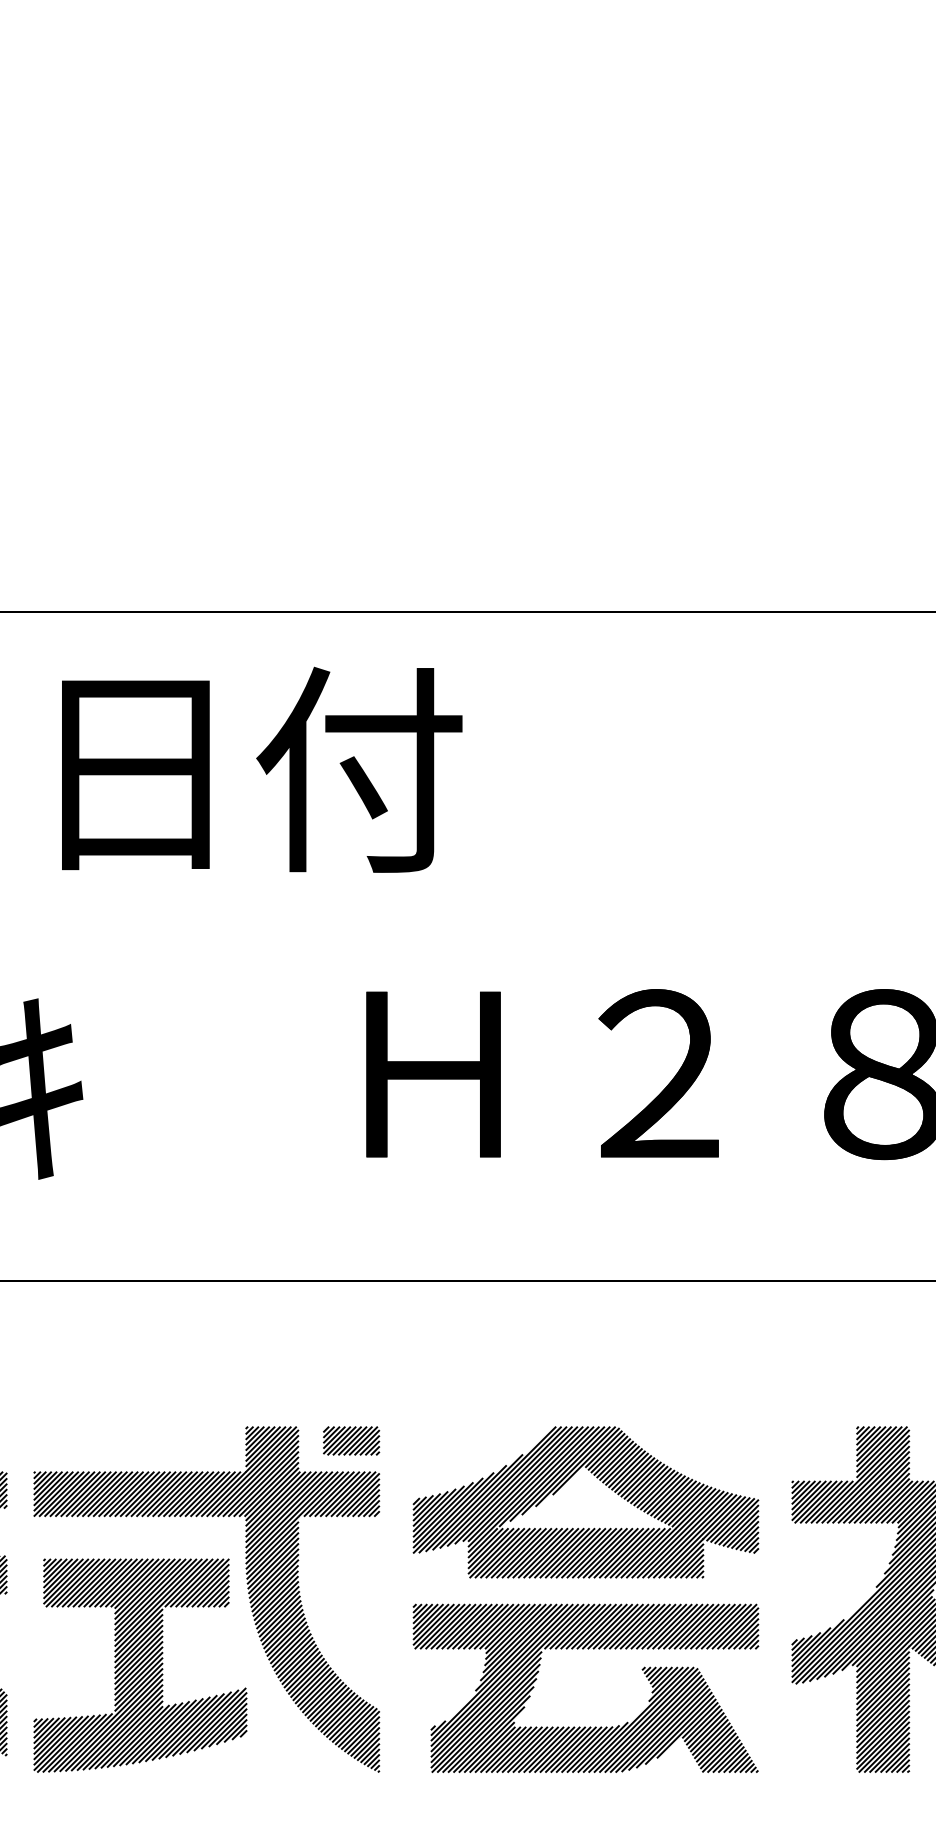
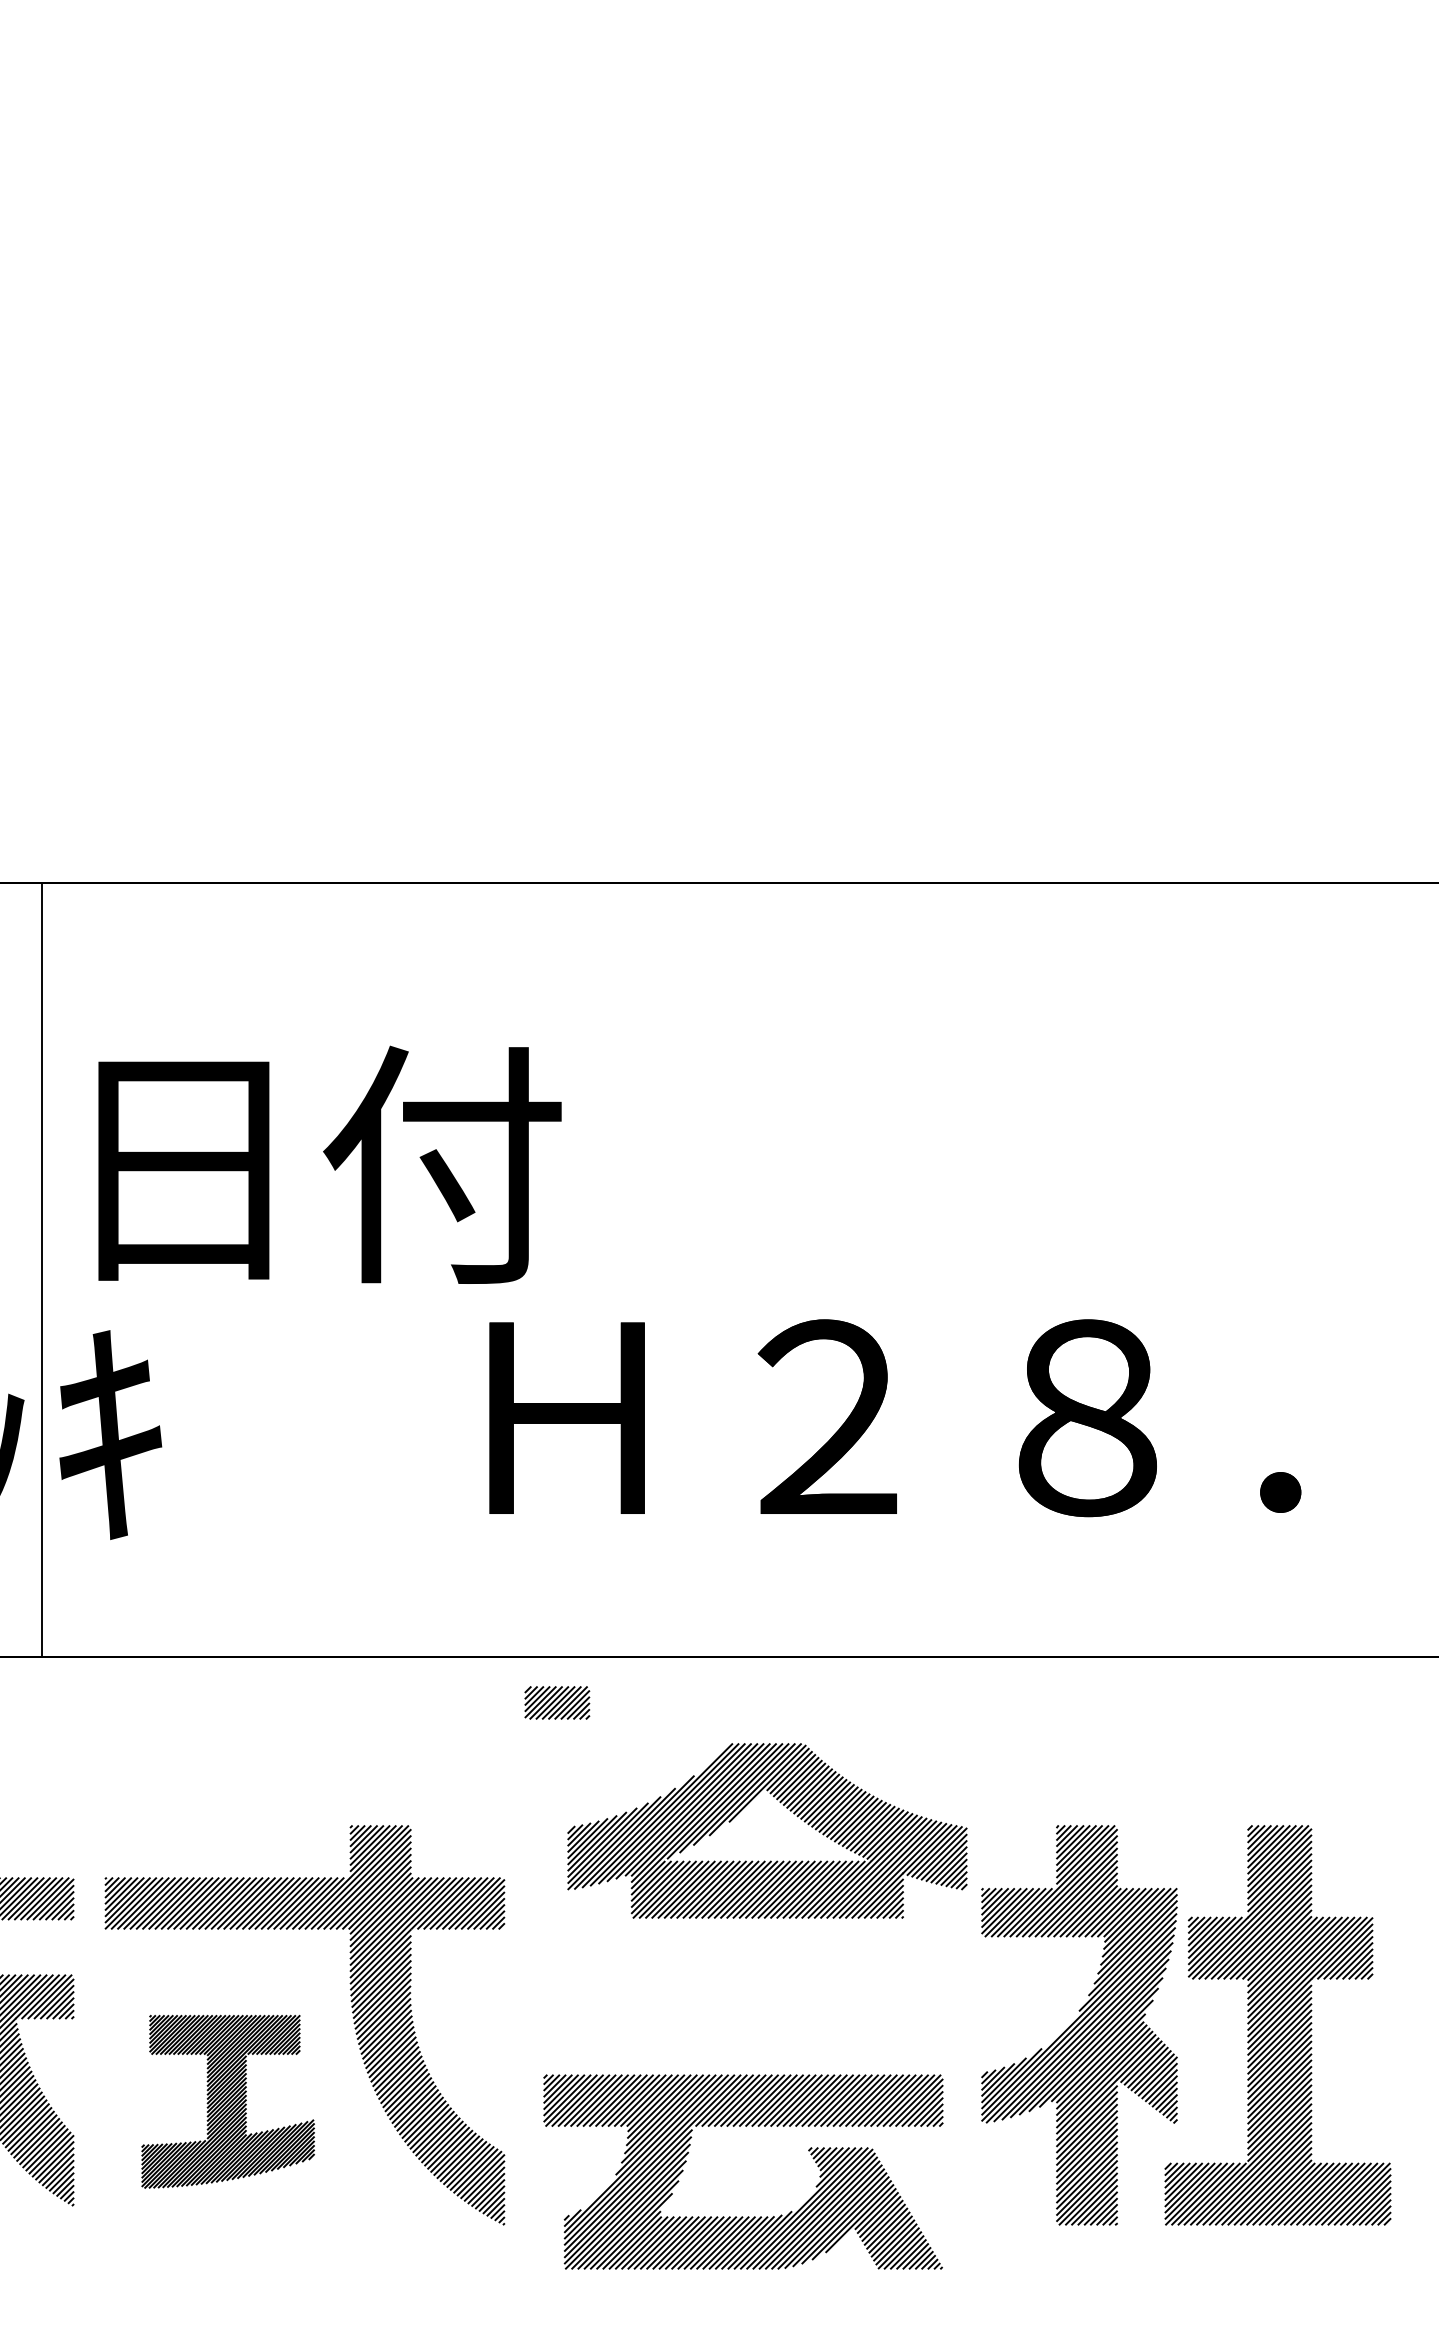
text: (261, 769) -> (329, 1164), moved
part: (351, 1440) -> (557, 1702), moved
part: (602, 1482) -> (786, 1808), moved
part: (139, 1665) -> (227, 2101), size x0.7
part: (585, 1726) -> (742, 2216), moved

